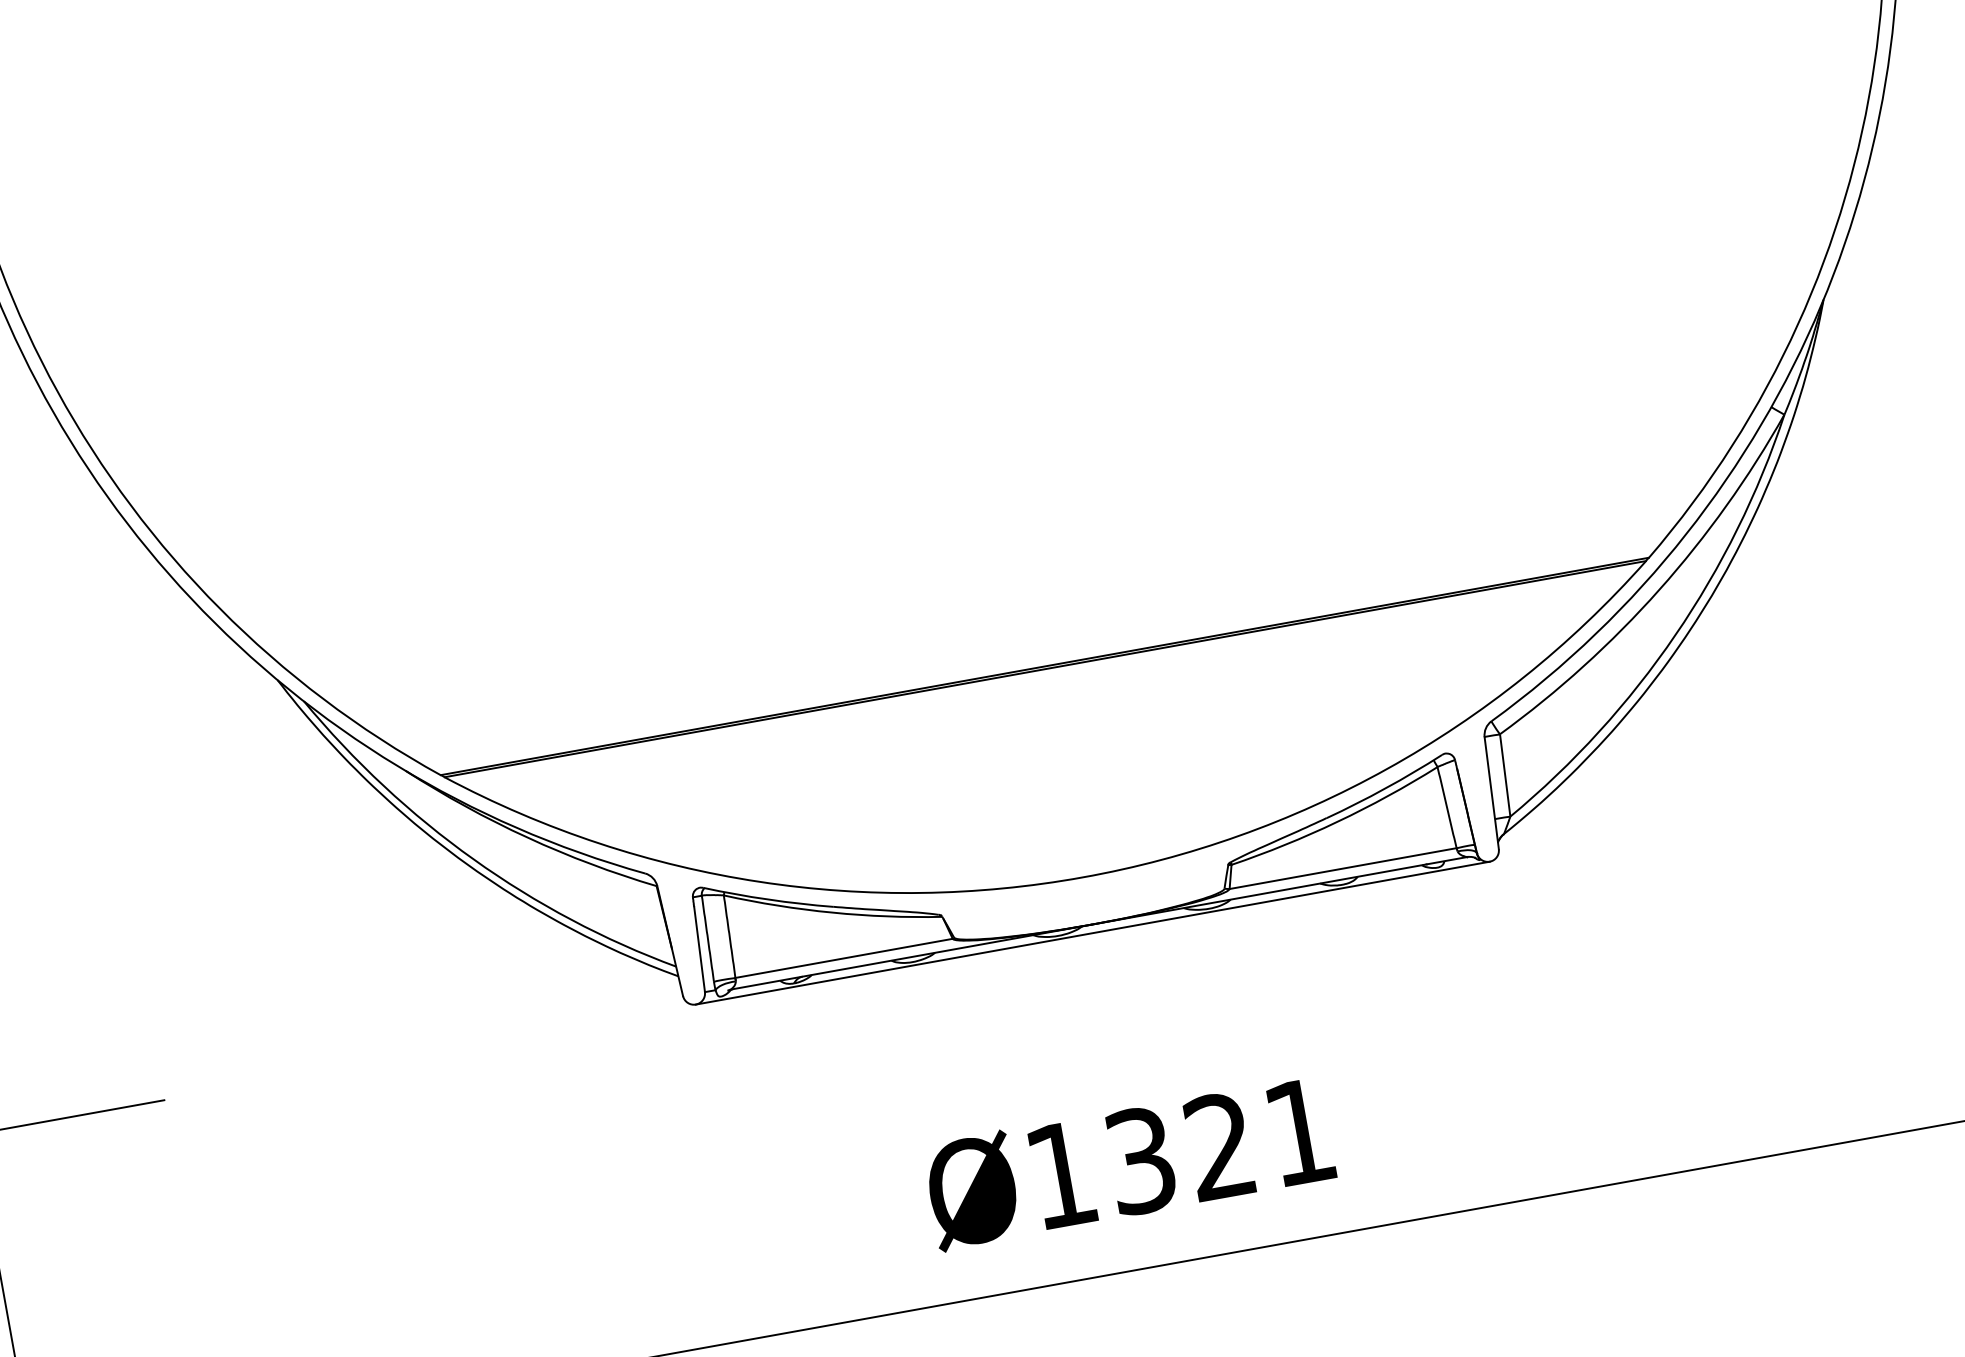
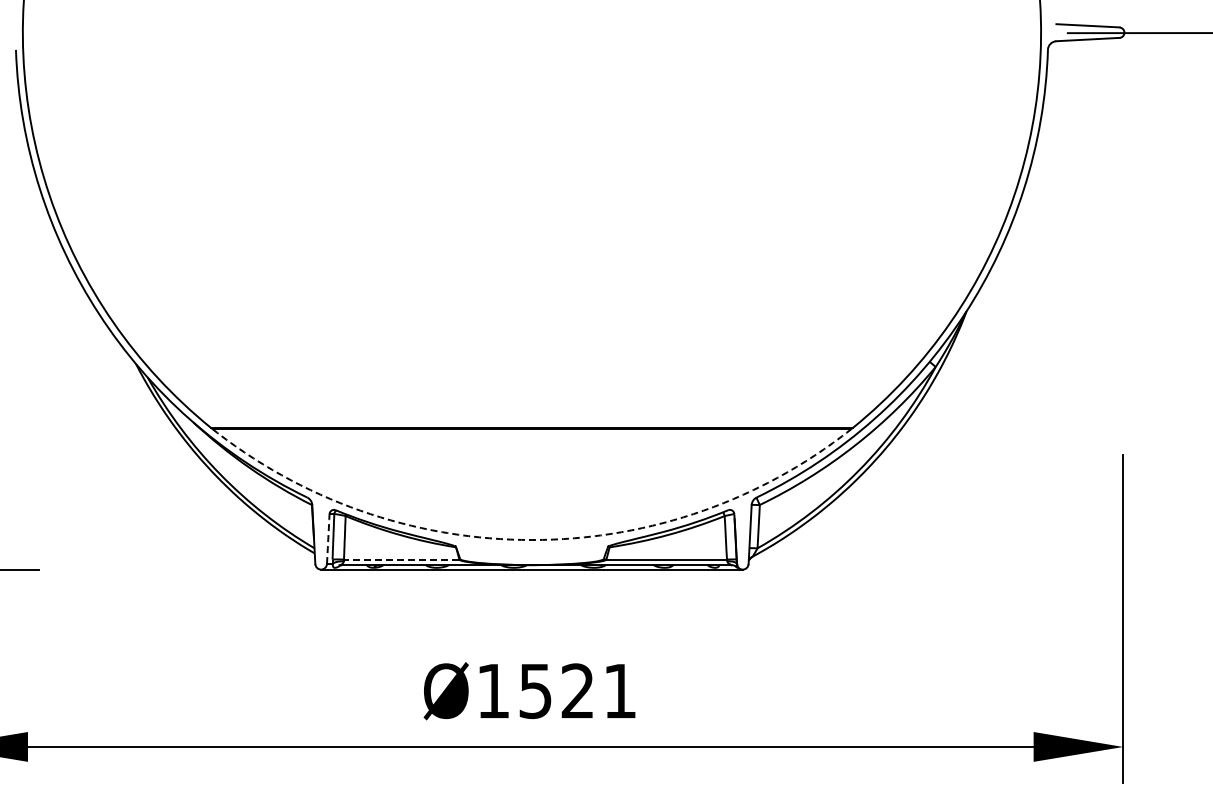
arc: (1082, 878) -> (531, 540), solid -> dashed
line: (700, 949) -> (328, 541), solid -> dashed
line: (843, 958) -> (401, 559), solid -> dashed
text: (1140, 1159) -> (535, 690), Ø1321 -> Ø1521

